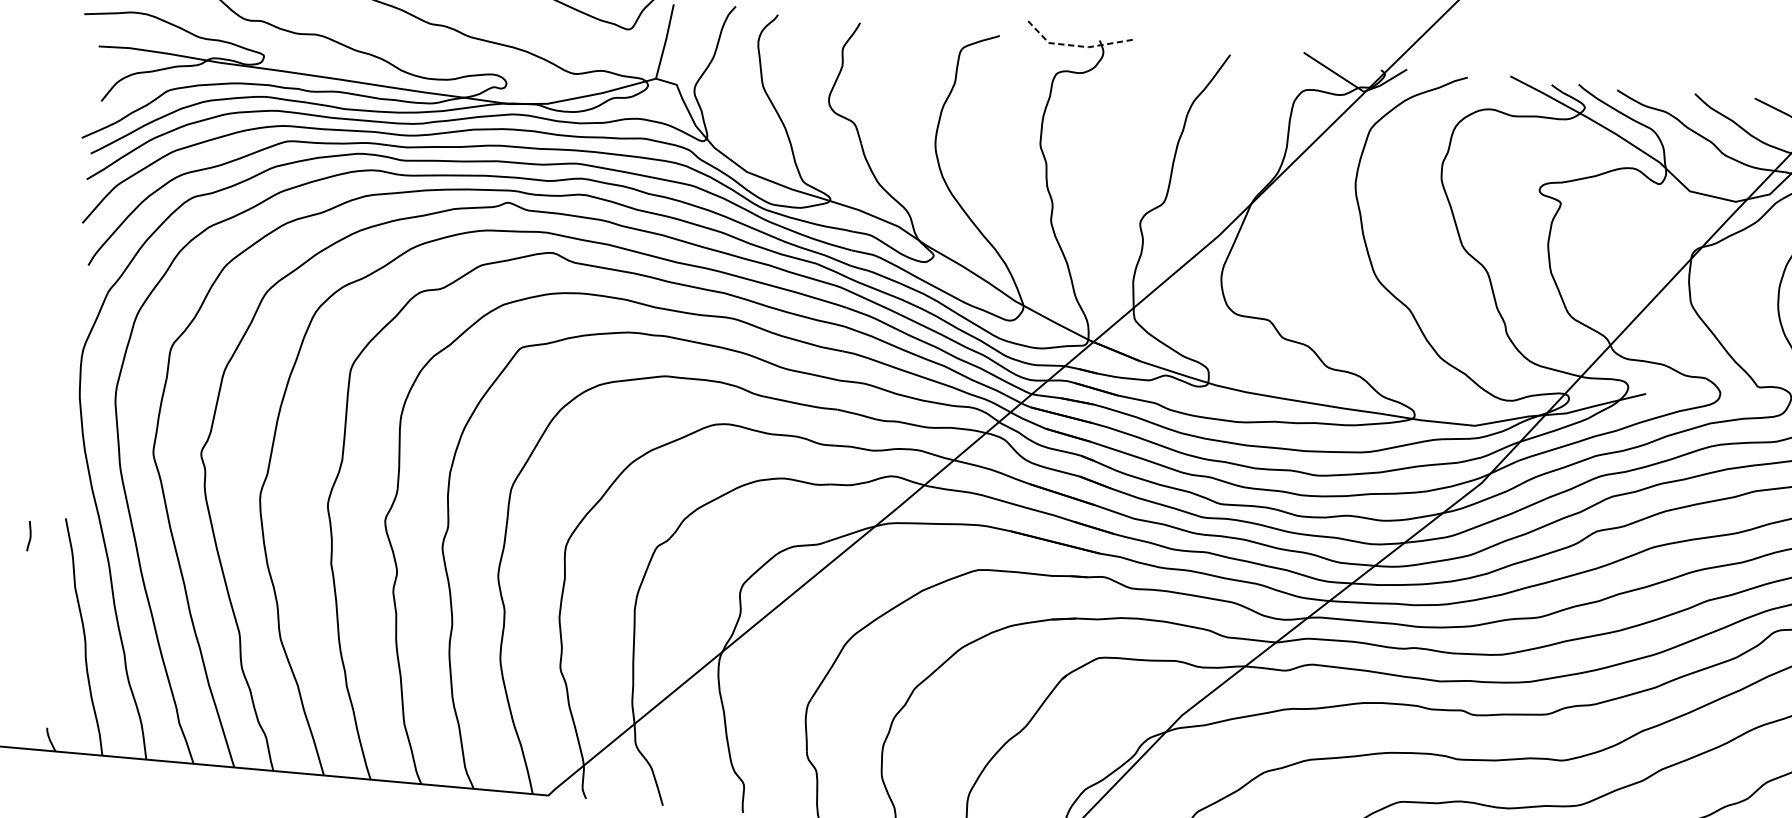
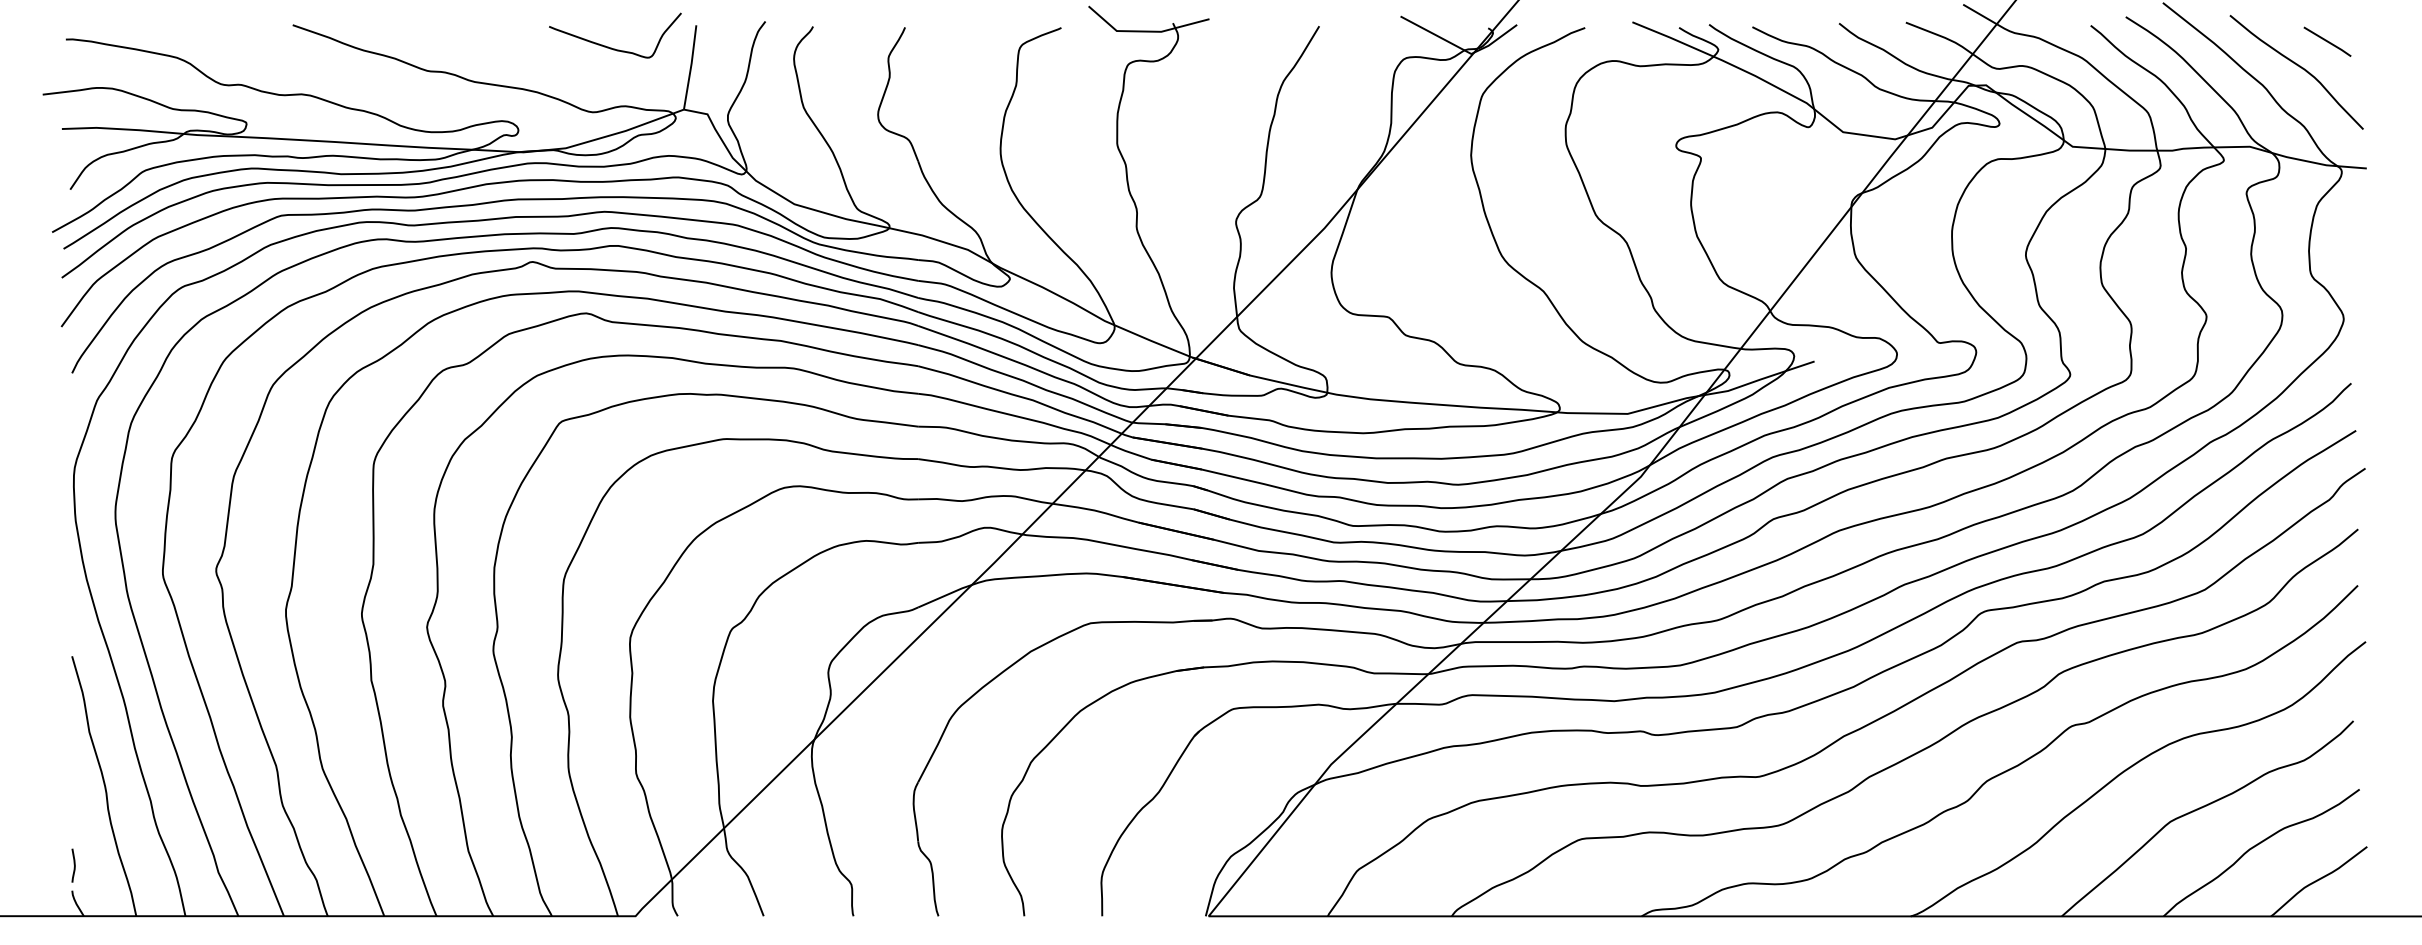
line: (1073, 45) -> (1144, 31), dashed -> solid
curve: (29, 535) -> (73, 864), moved

